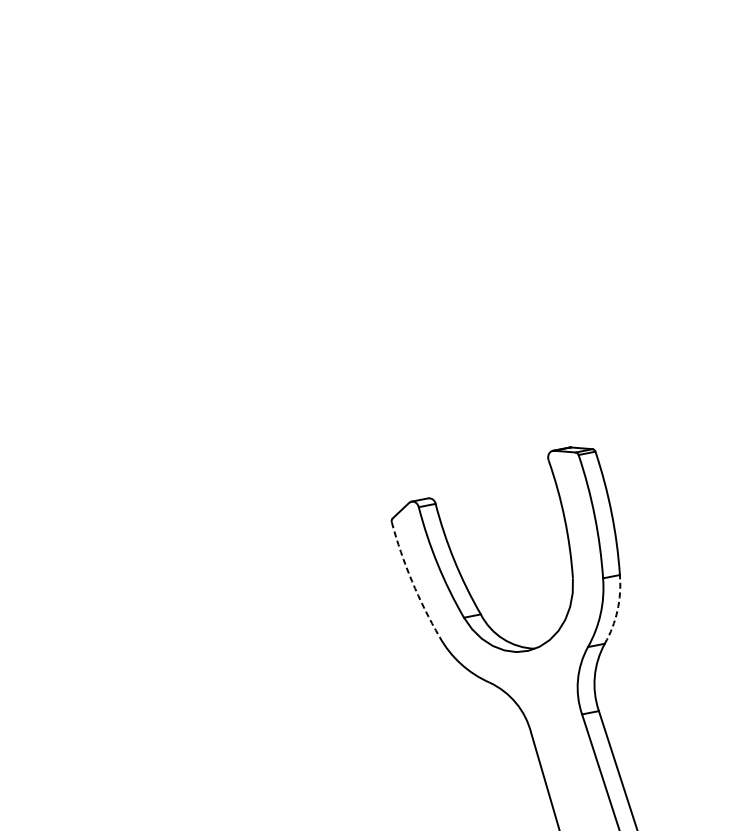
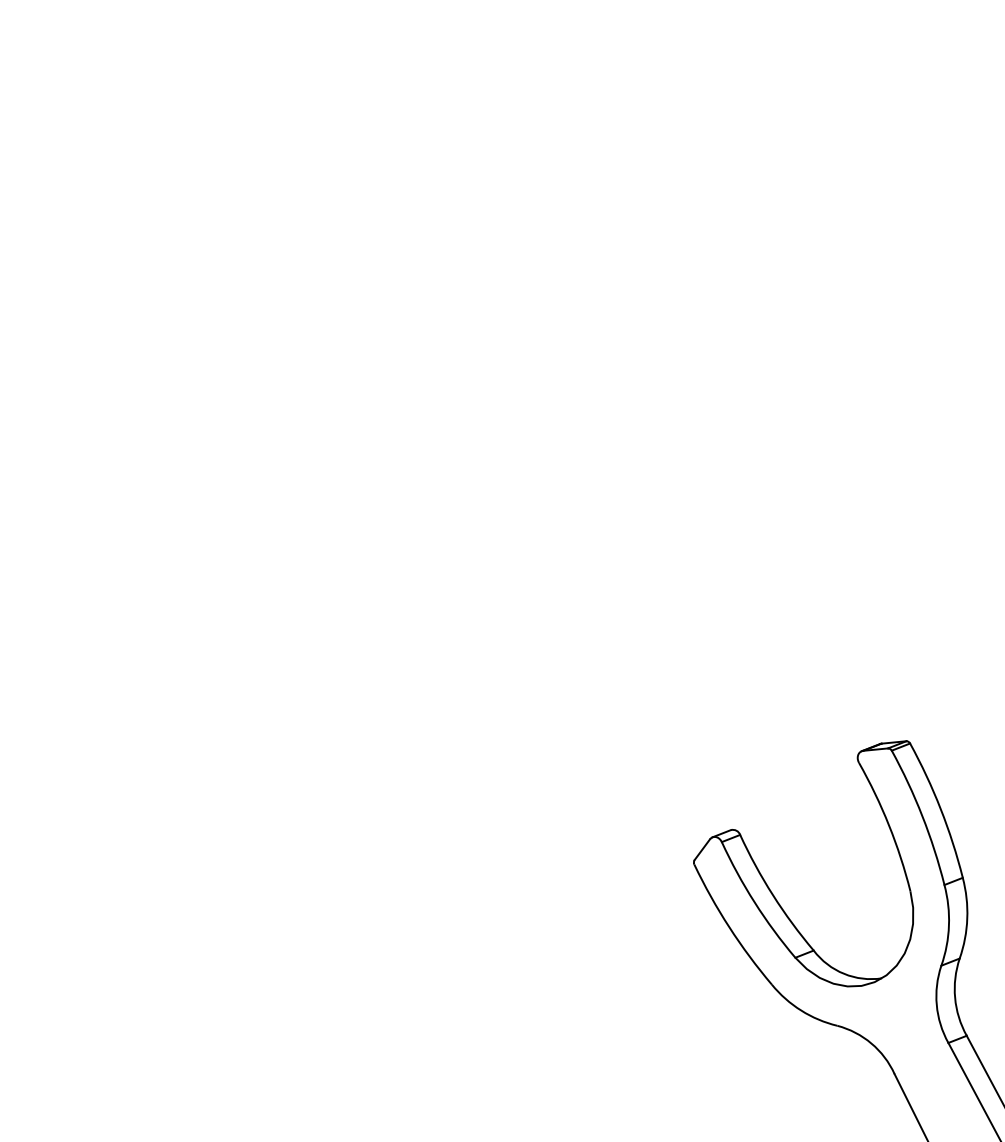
arc: (412, 581) -> (729, 927), dashed -> solid
arc: (617, 610) -> (967, 918), dashed -> solid

